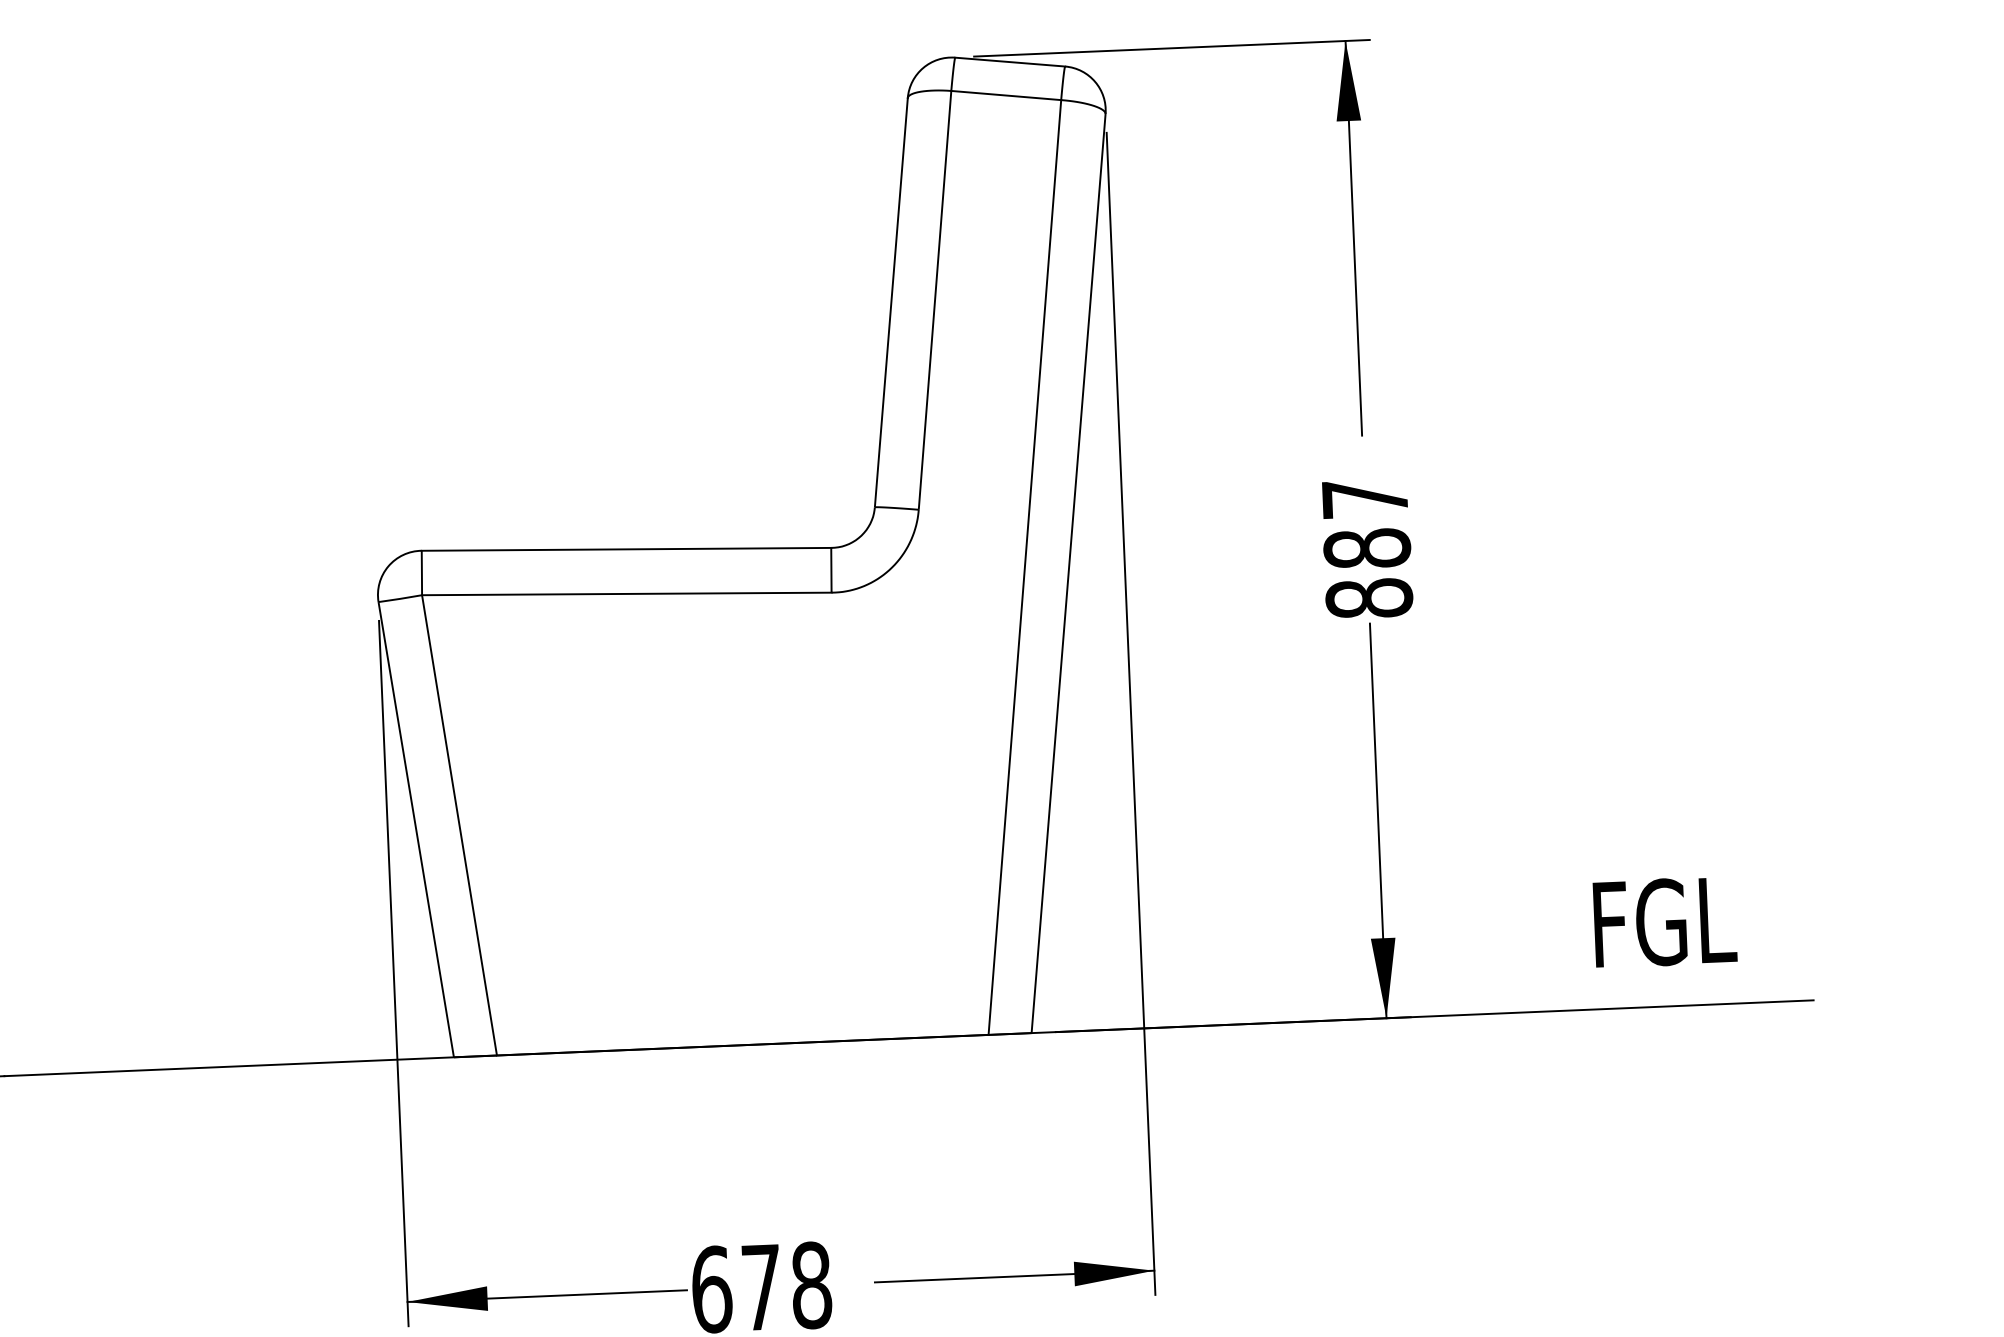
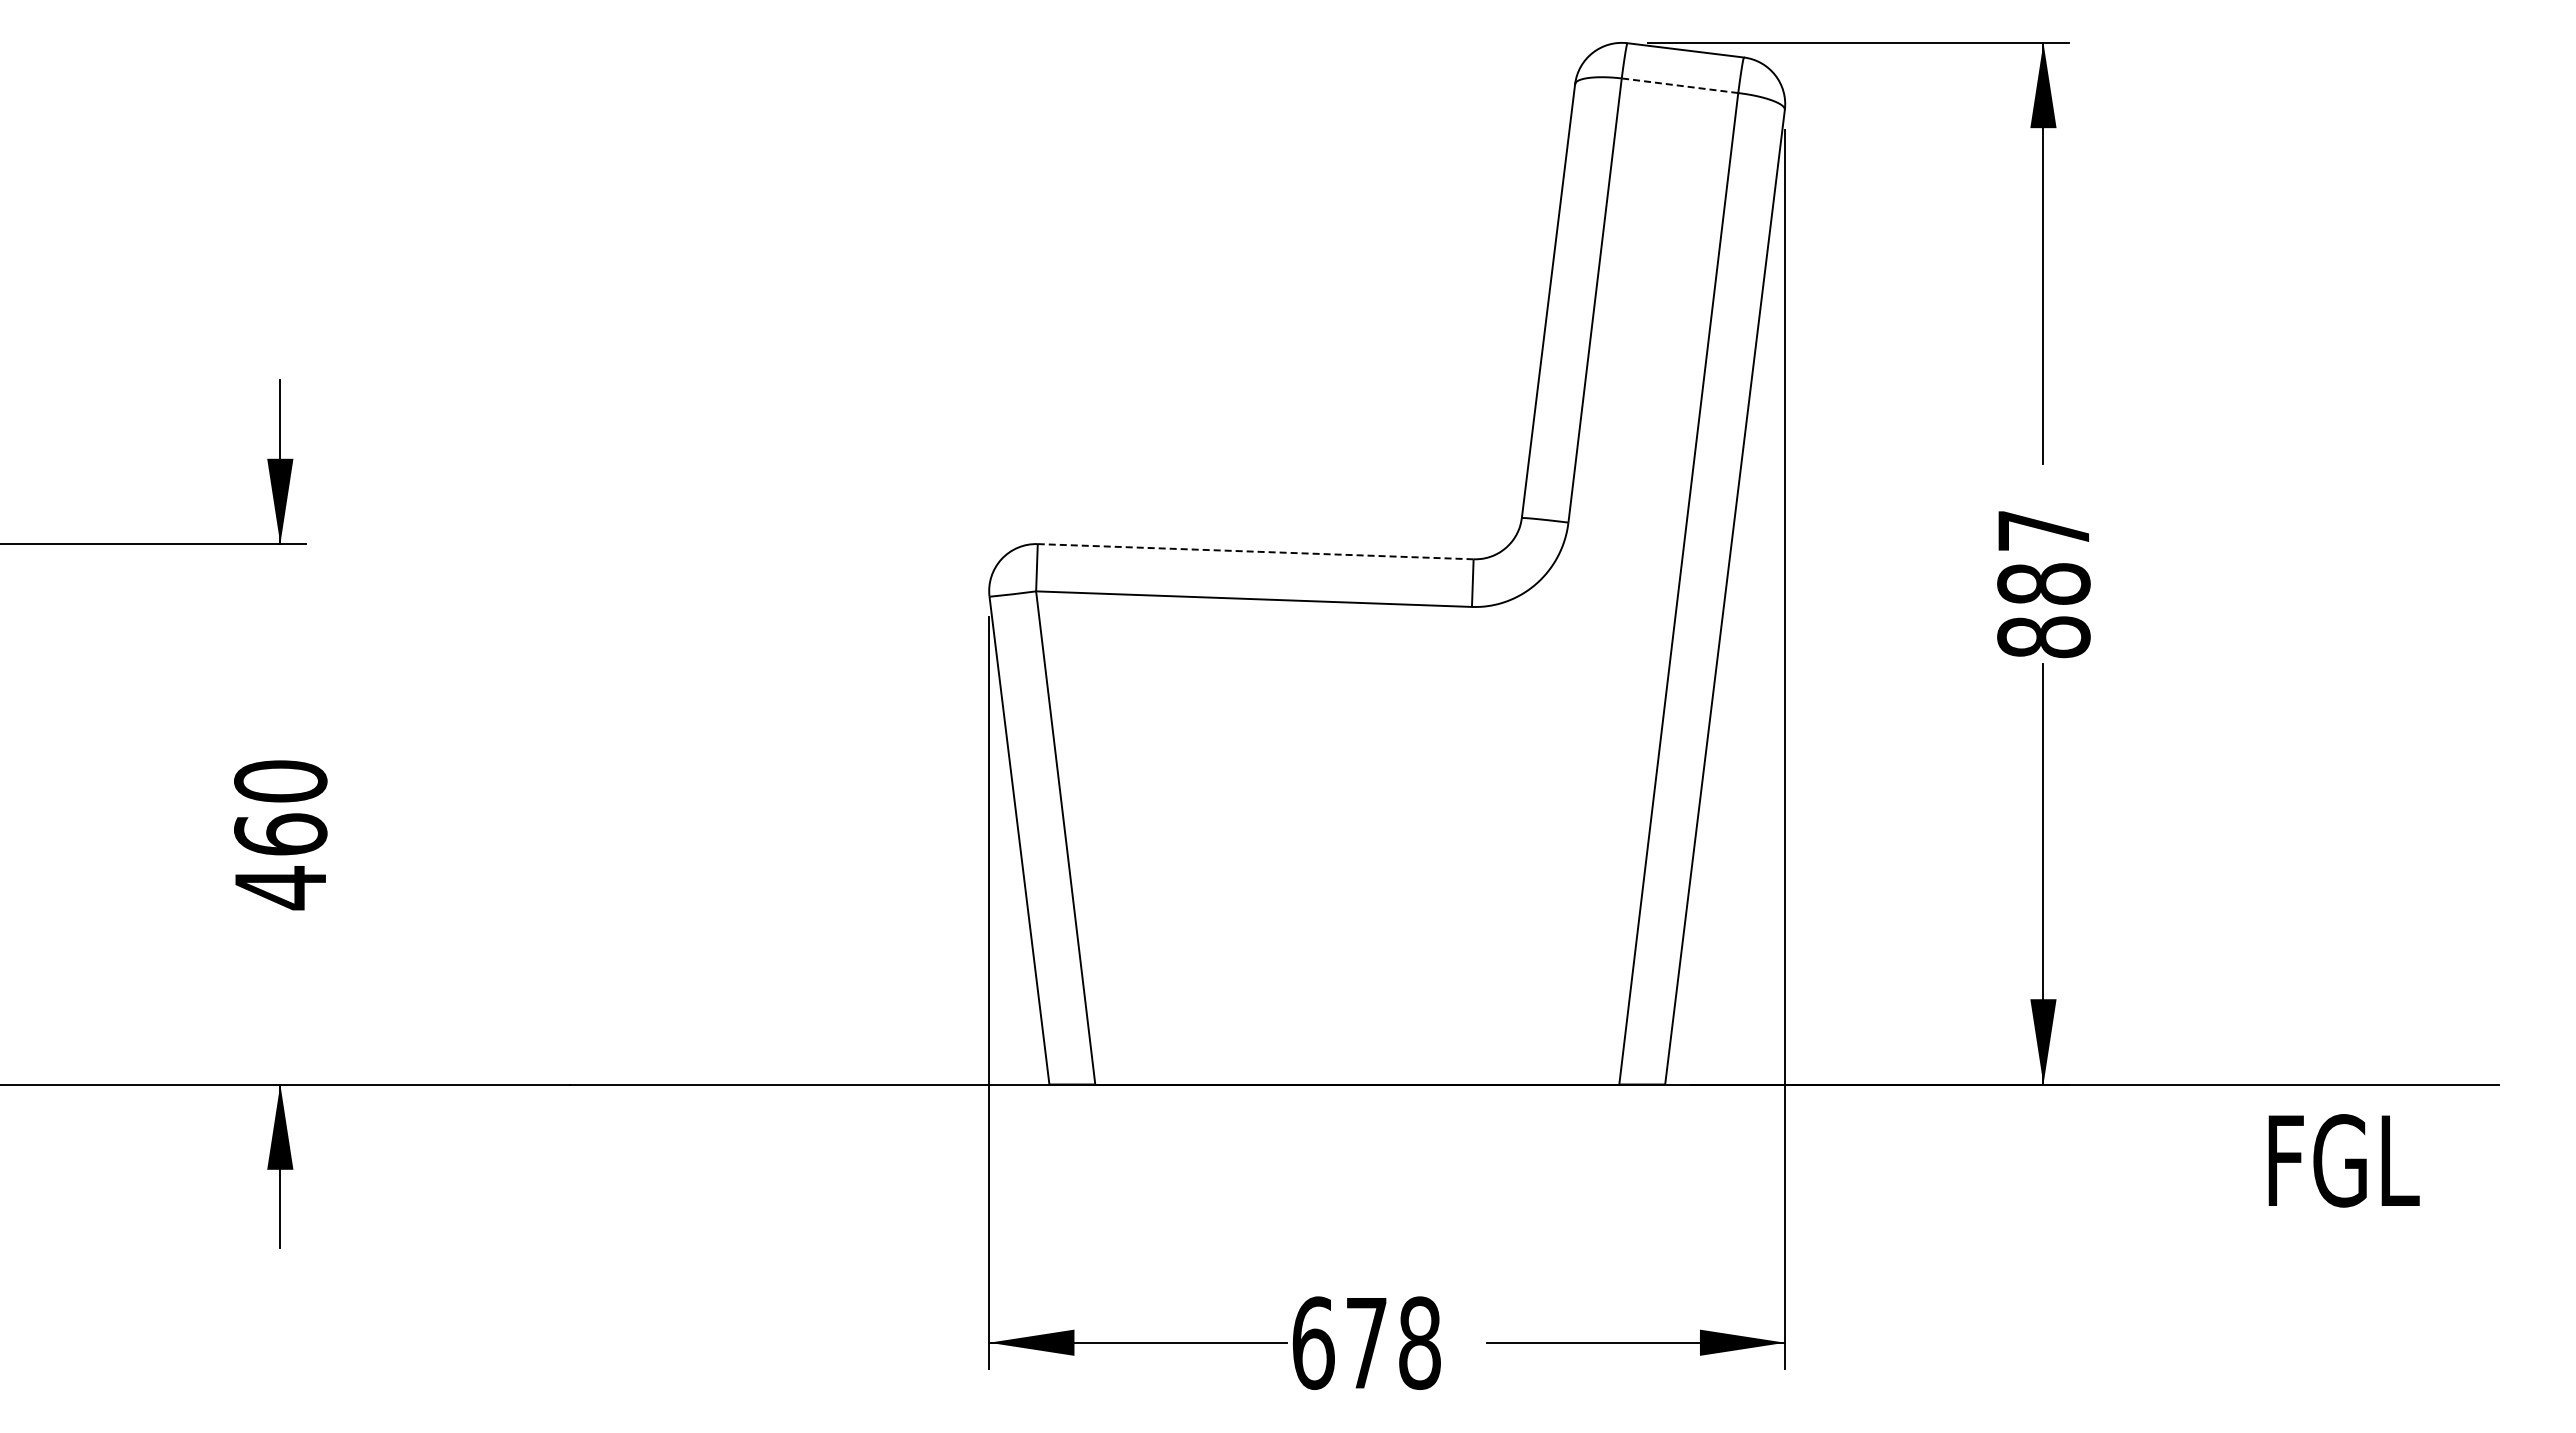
line: (1006, 95) -> (1680, 85), solid -> dashed
line: (627, 549) -> (1256, 551), solid -> dashed
text: (1664, 922) -> (2343, 1160), moved

